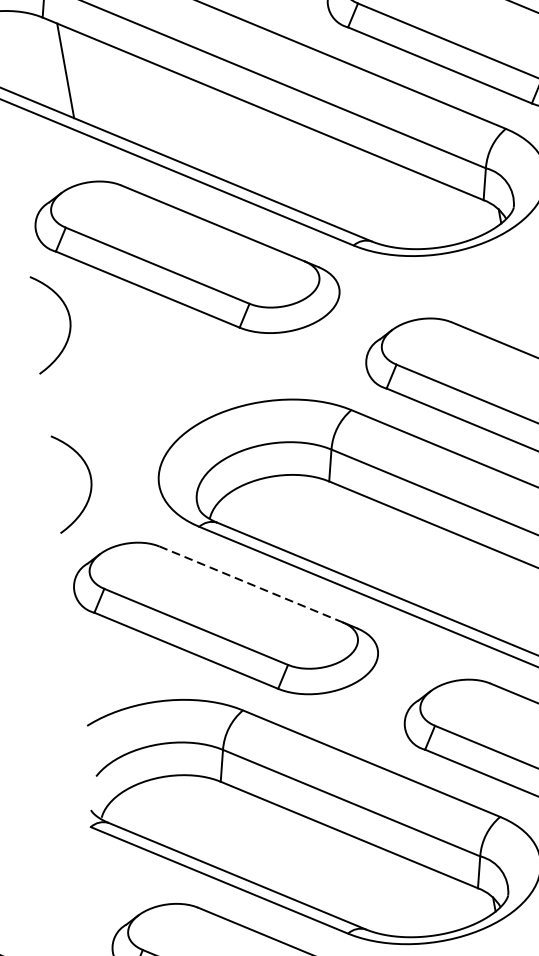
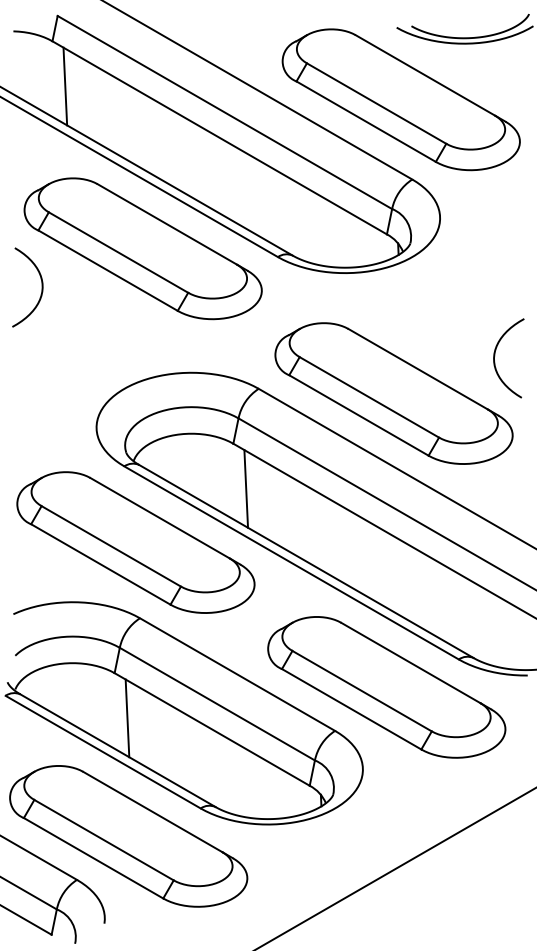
curve: (89, 480) -> (41, 417), removed
line: (352, 534) -> (246, 488), added
line: (250, 583) -> (159, 517), dashed -> solid
line: (243, 835) -> (127, 718), added

